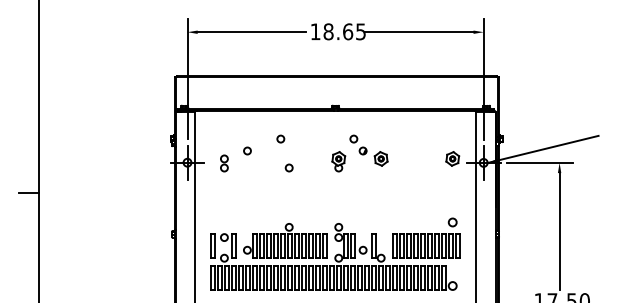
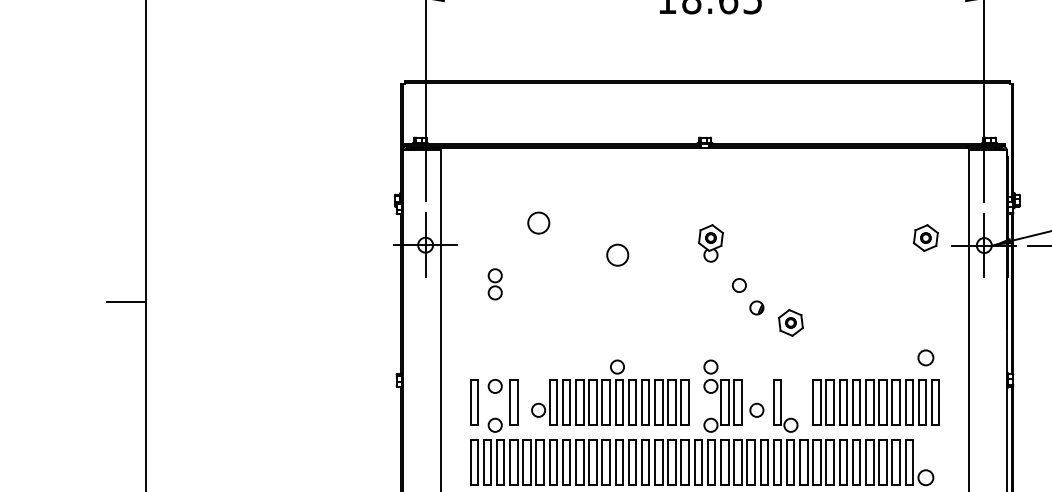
circle: (280, 138) -> (601, 199), removed
circle: (247, 150) -> (538, 222), size x1.6
part: (368, 150) -> (767, 307), moved
part: (224, 163) -> (495, 284), moved
circle: (288, 167) -> (616, 254), size x1.6

